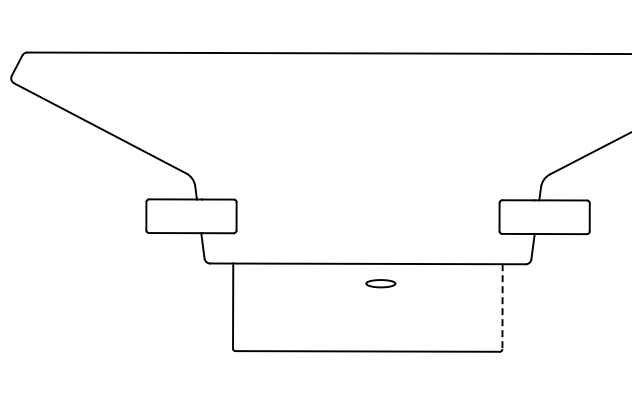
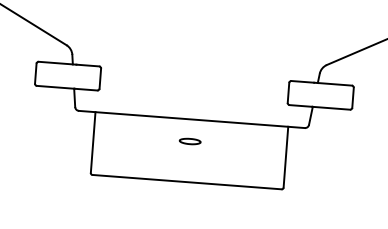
part: (380, 283) -> (189, 141), moved
line: (502, 307) -> (285, 157), dashed -> solid

